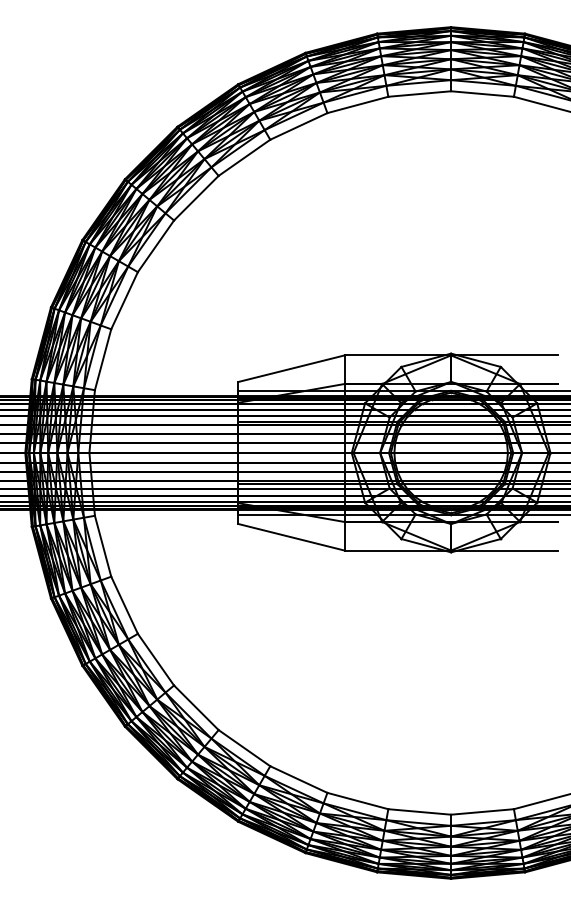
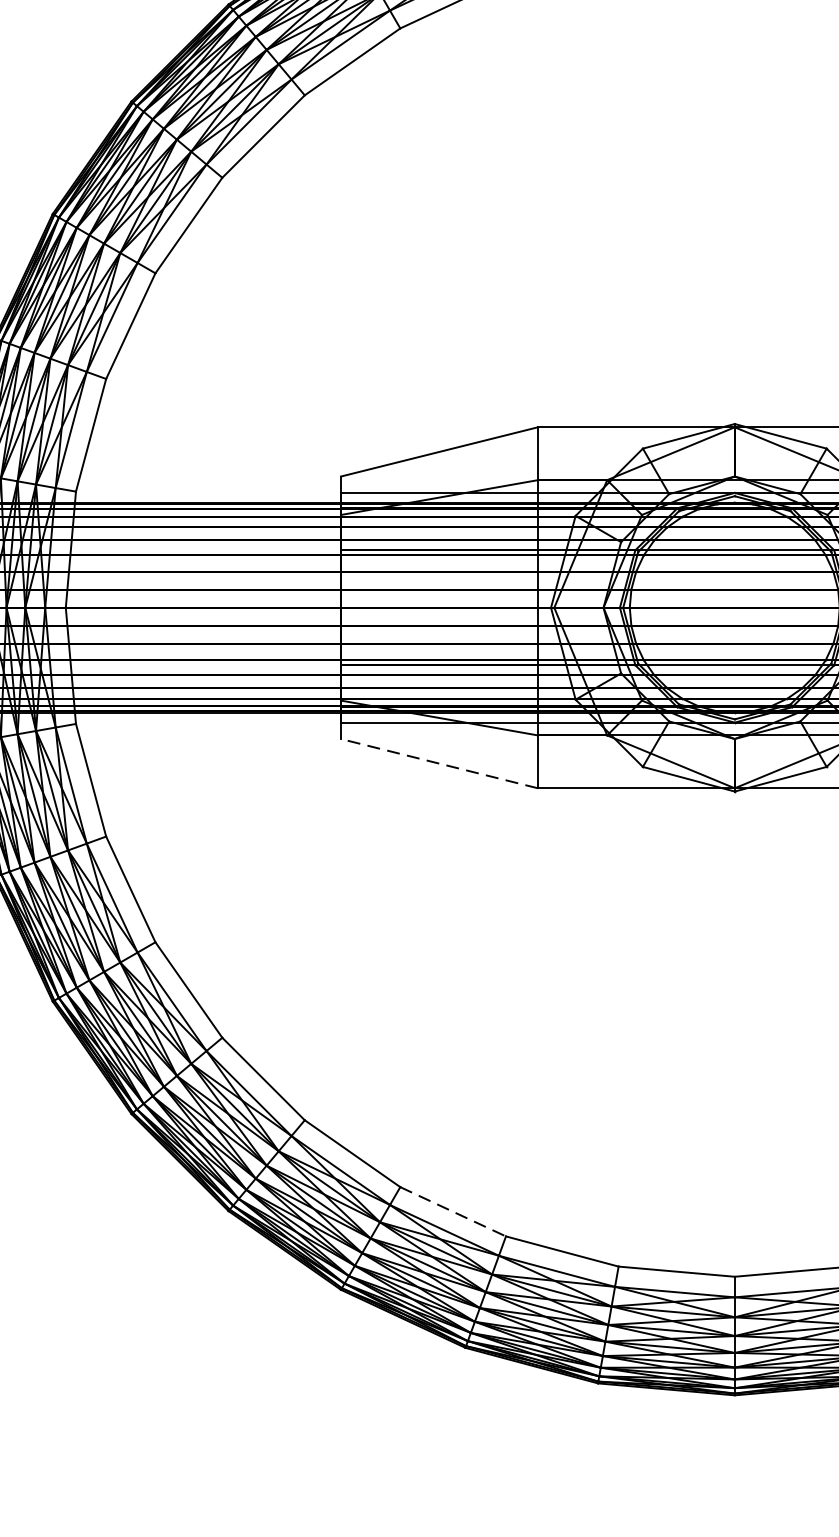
line: (291, 537) -> (439, 764), solid -> dashed
line: (298, 779) -> (452, 1211), solid -> dashed

